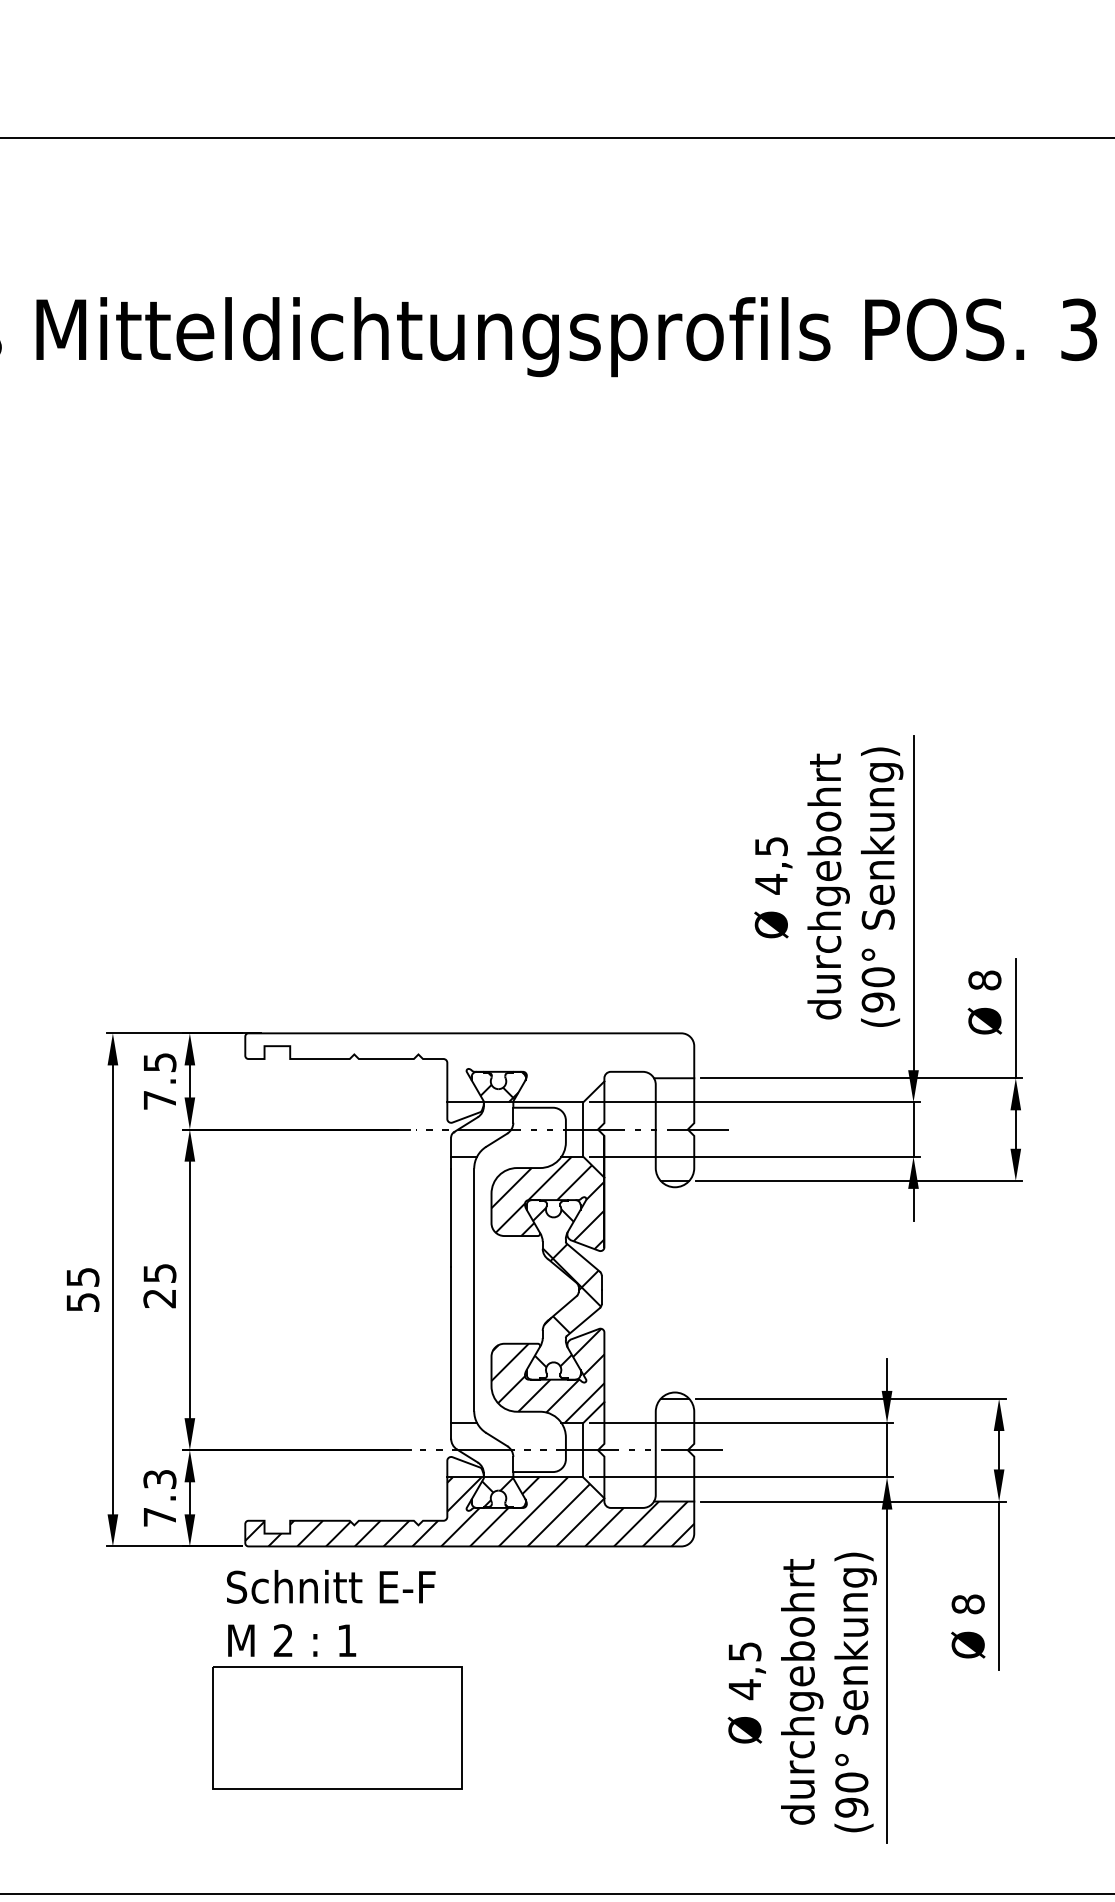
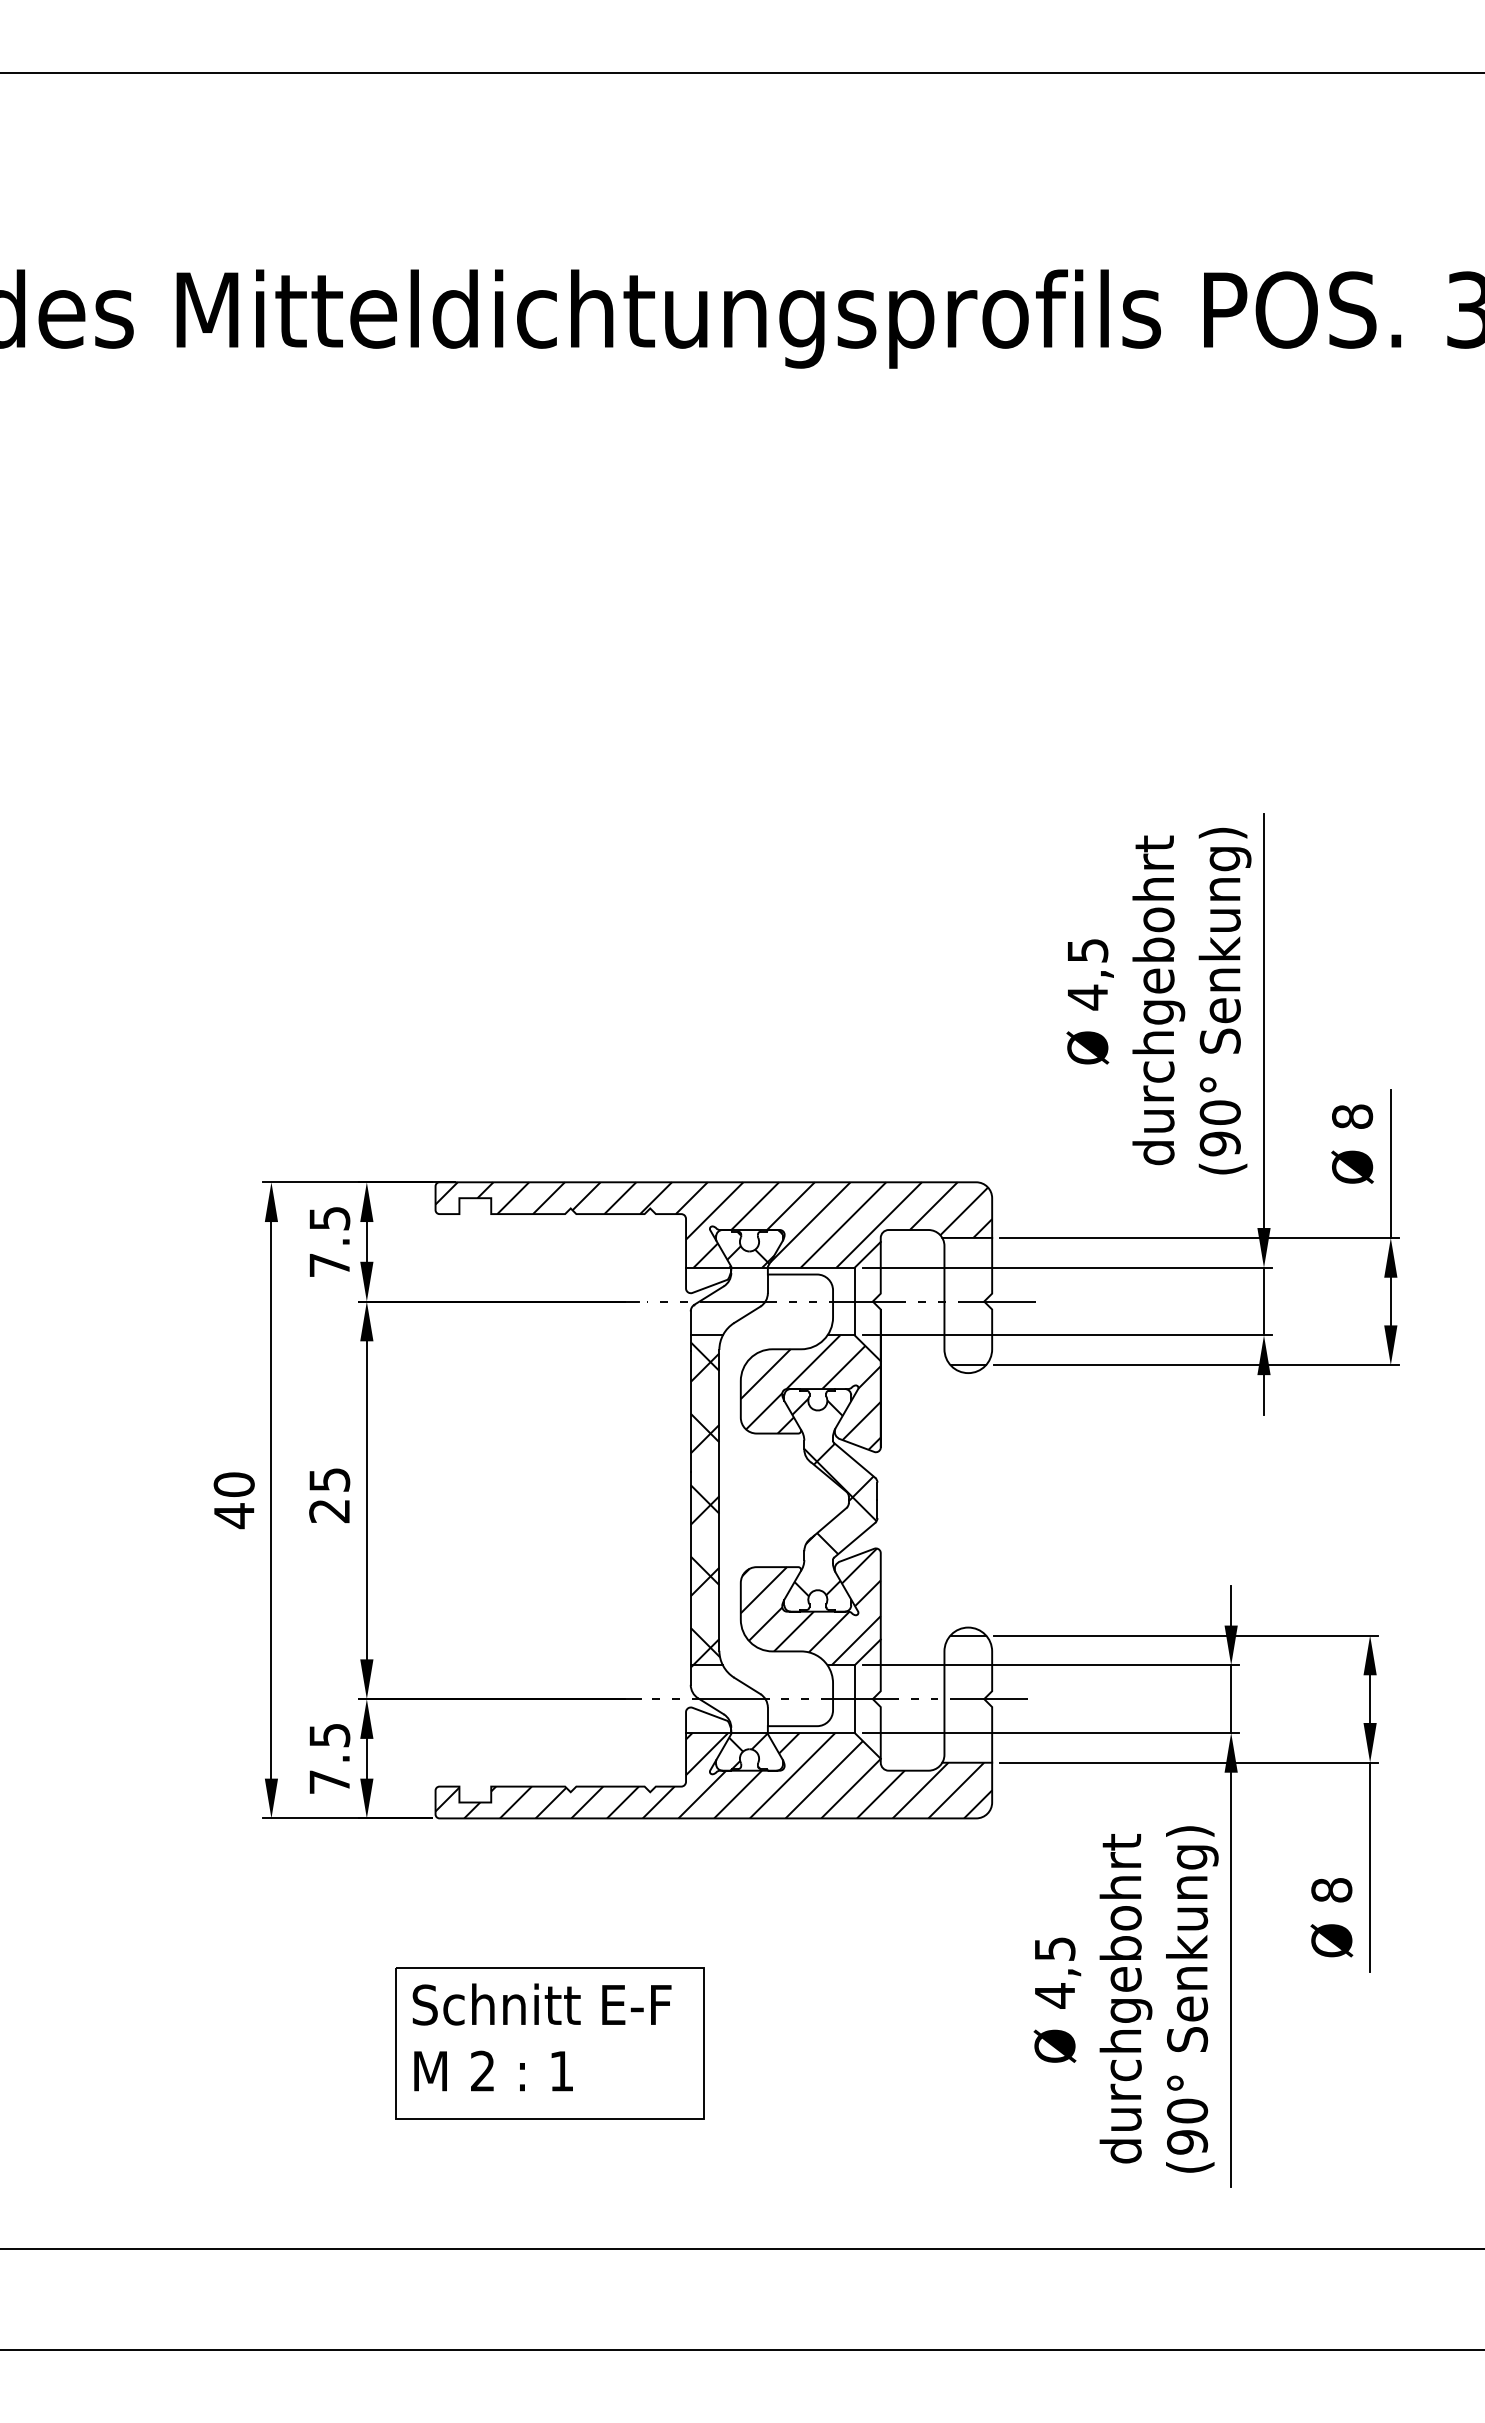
hatch: (469, 1067) -> (713, 1224), added
text: (82, 1290) -> (233, 1500), 55 -> 40
hatch: (463, 1293) -> (705, 1504), added
text: (159, 1478) -> (329, 1734), 7.3 -> 7.5
text: (330, 1613) -> (541, 2037), moved

